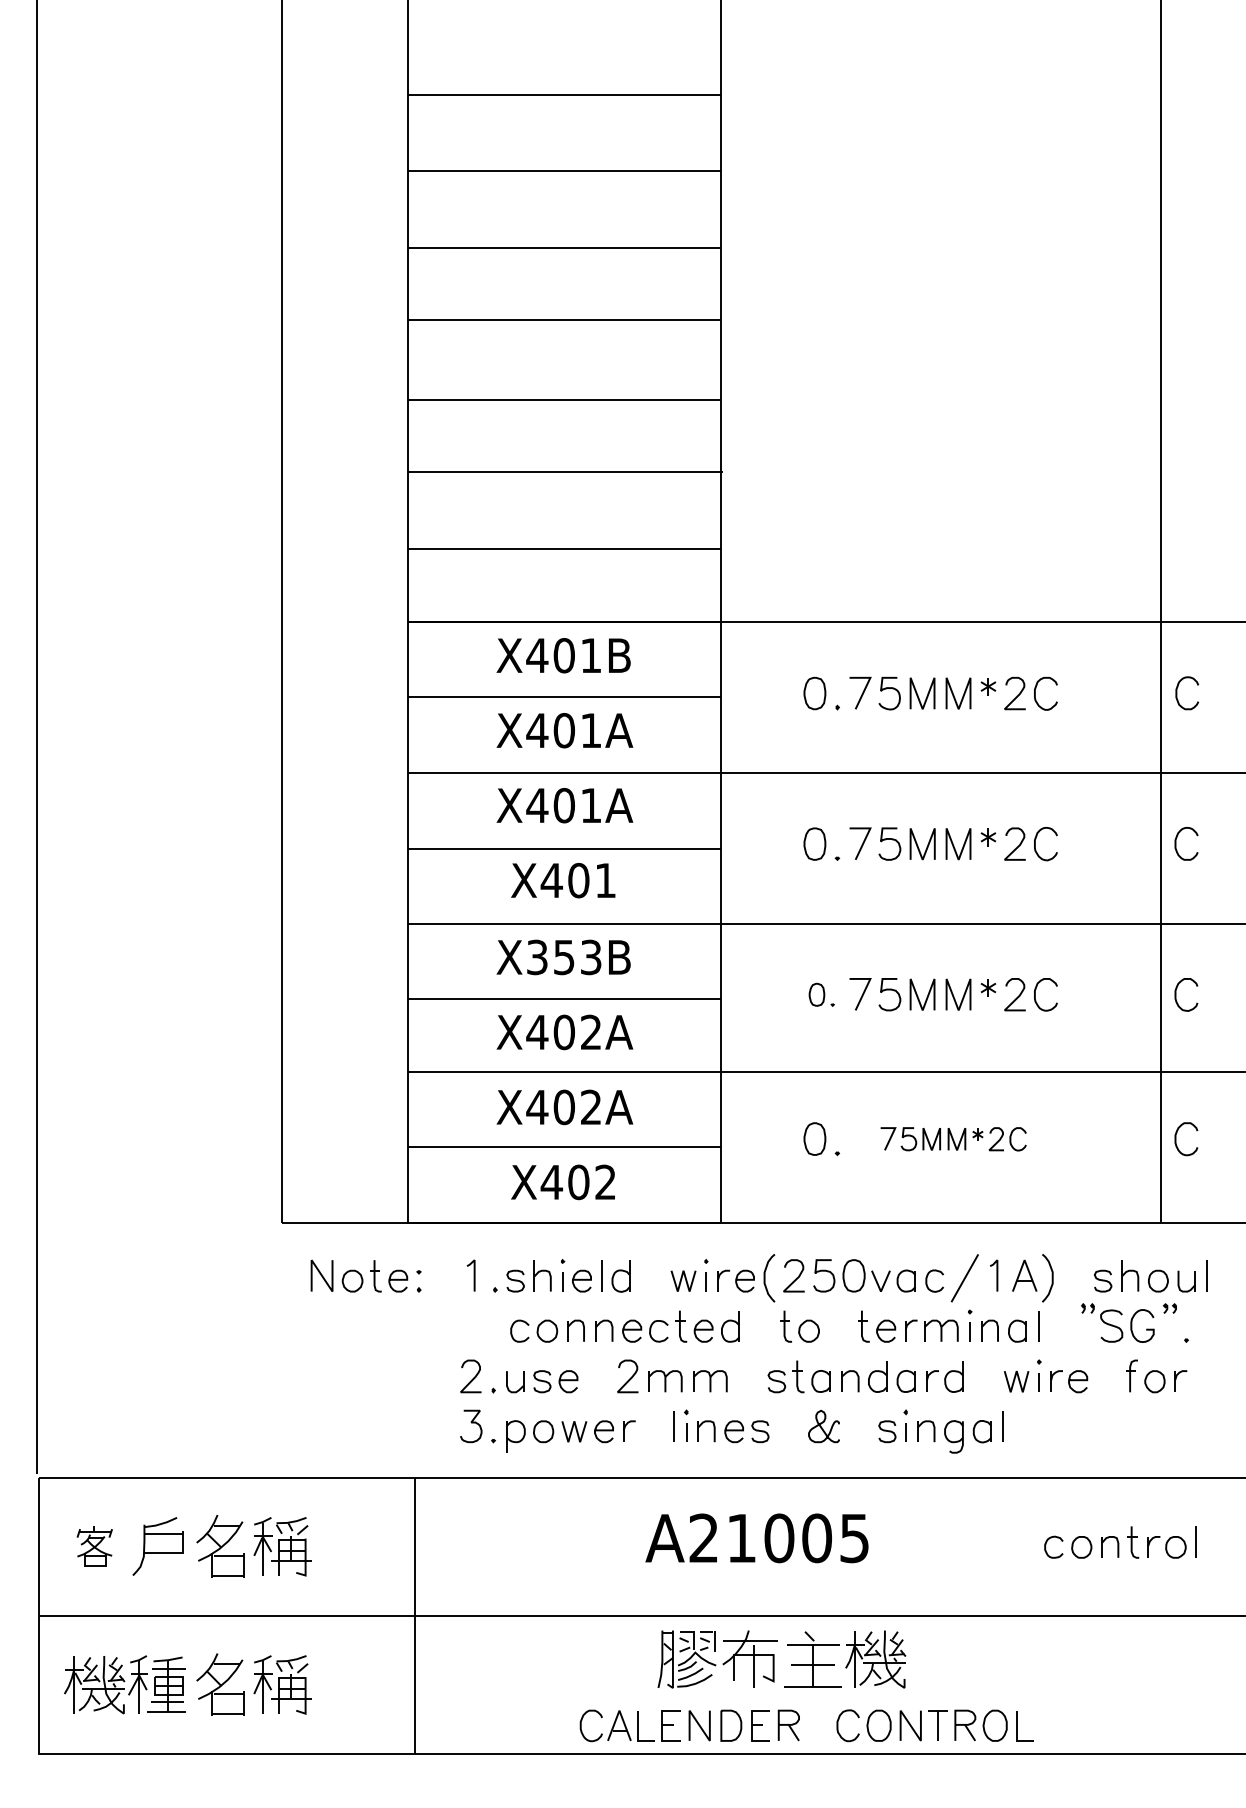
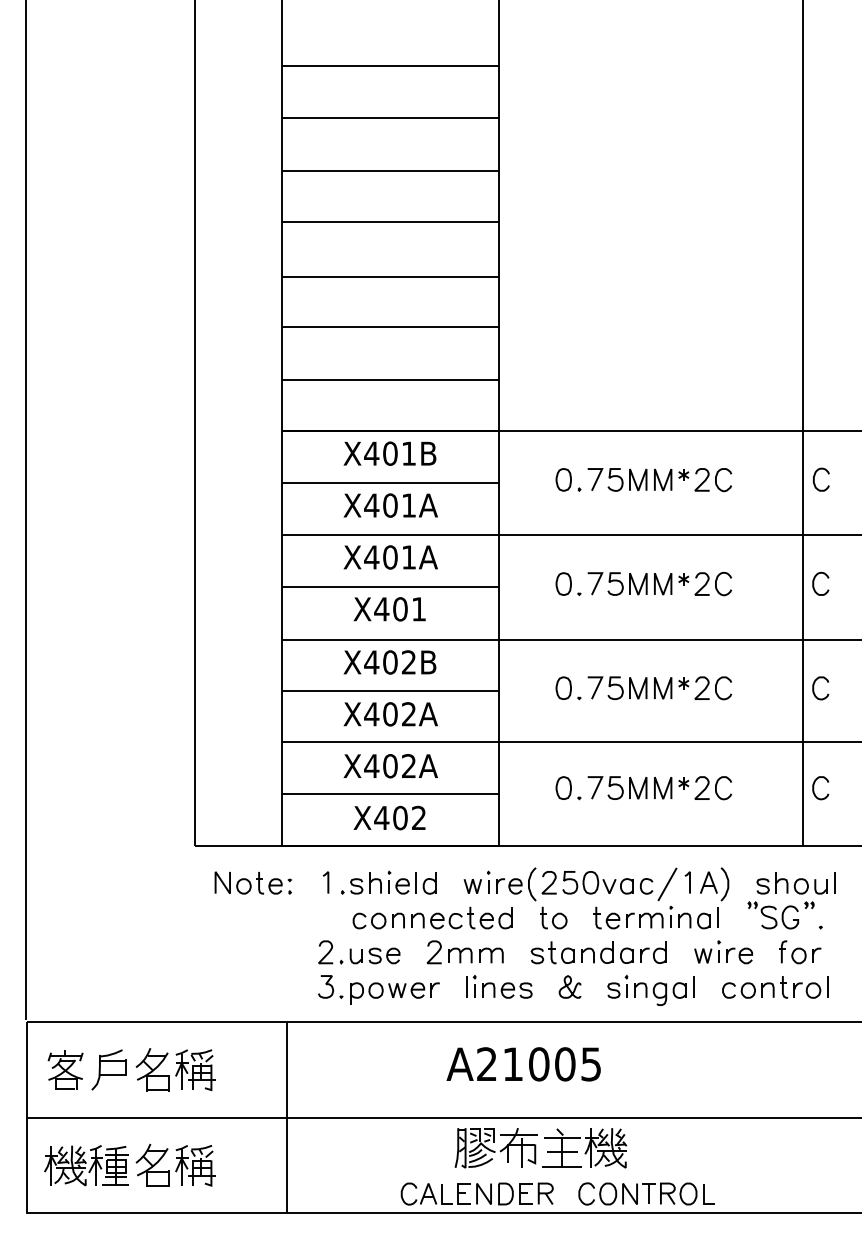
text: (563, 957) -> (389, 662), X353B -> X402B
part: (821, 995) -> (568, 688), size x1.43
part: (953, 1139) -> (659, 788), size x1.43
part: (1120, 1542) -> (775, 987), moved
part: (94, 1545) -> (65, 1069), size x1.43

